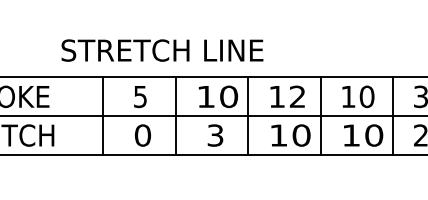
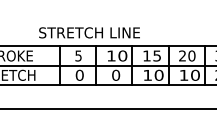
text: (296, 95) -> (156, 55), 12 -> 15
text: (348, 95) -> (182, 55), 10 -> 20
text: (216, 133) -> (116, 74), 3 -> 0

